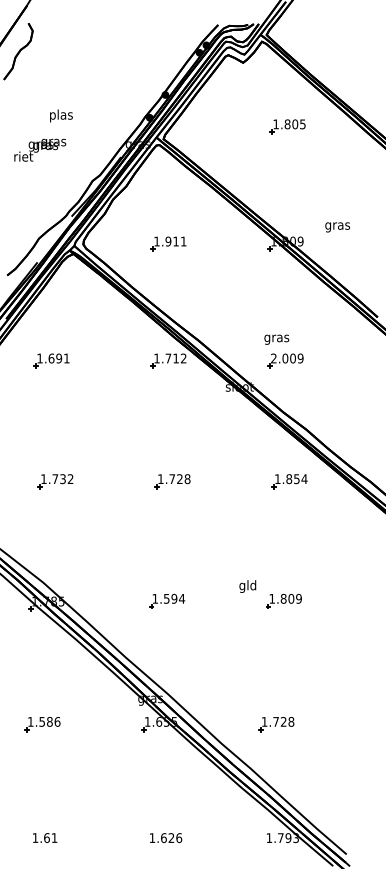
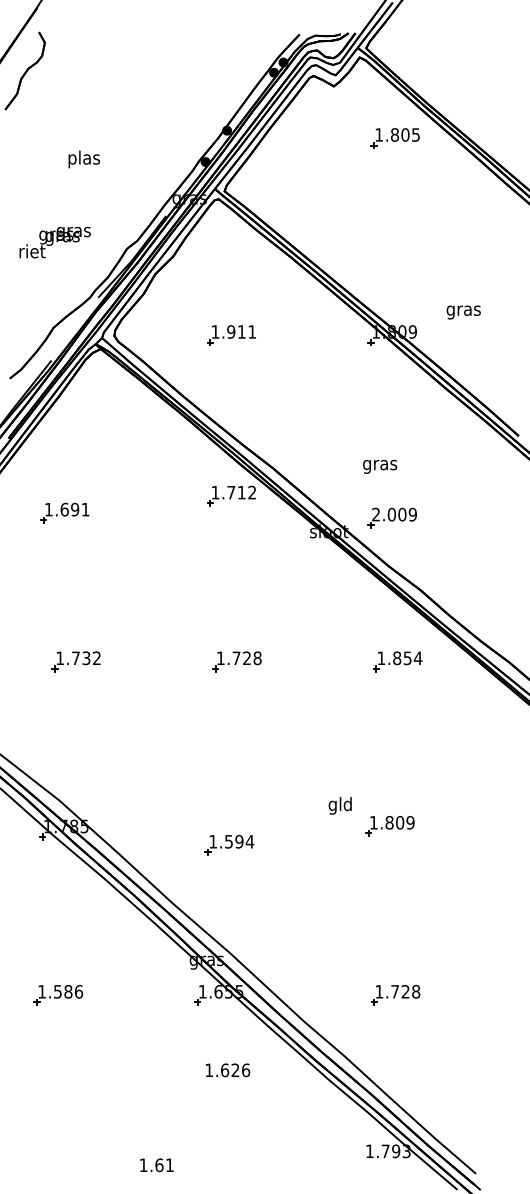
part: (287, 126) -> (394, 138), moved
text: (39, 150) -> (54, 242), moved
part: (51, 360) -> (64, 512), moved
part: (285, 360) -> (391, 517), moved
part: (167, 601) -> (229, 845), moved
part: (276, 724) -> (395, 995), moved
text: (44, 838) -> (156, 1165), moved
text: (165, 838) -> (227, 1070), moved

